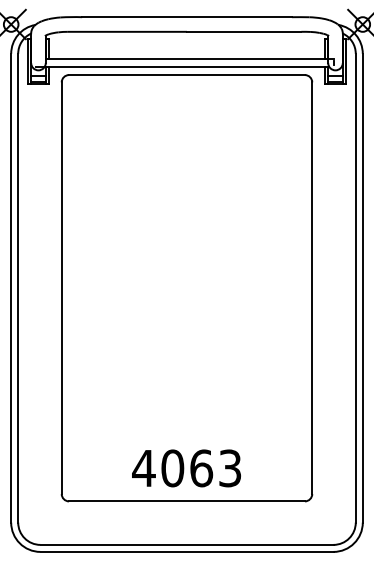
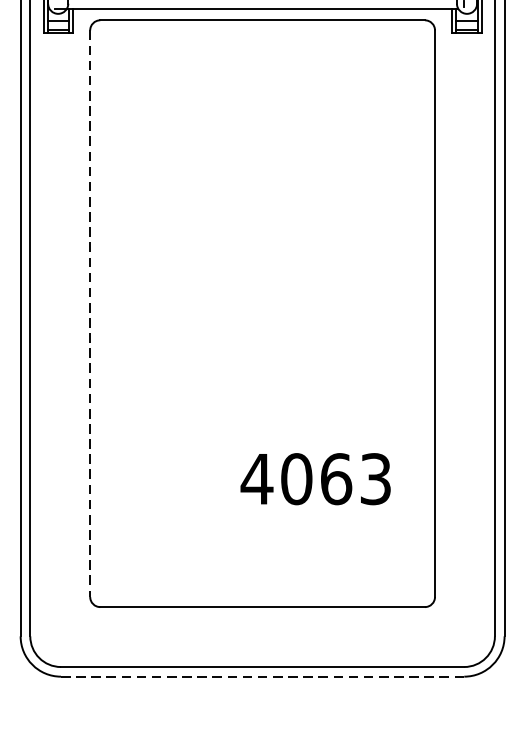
line: (61, 288) -> (89, 314), solid -> dashed
text: (186, 468) -> (315, 479), moved
line: (187, 551) -> (263, 676), solid -> dashed

